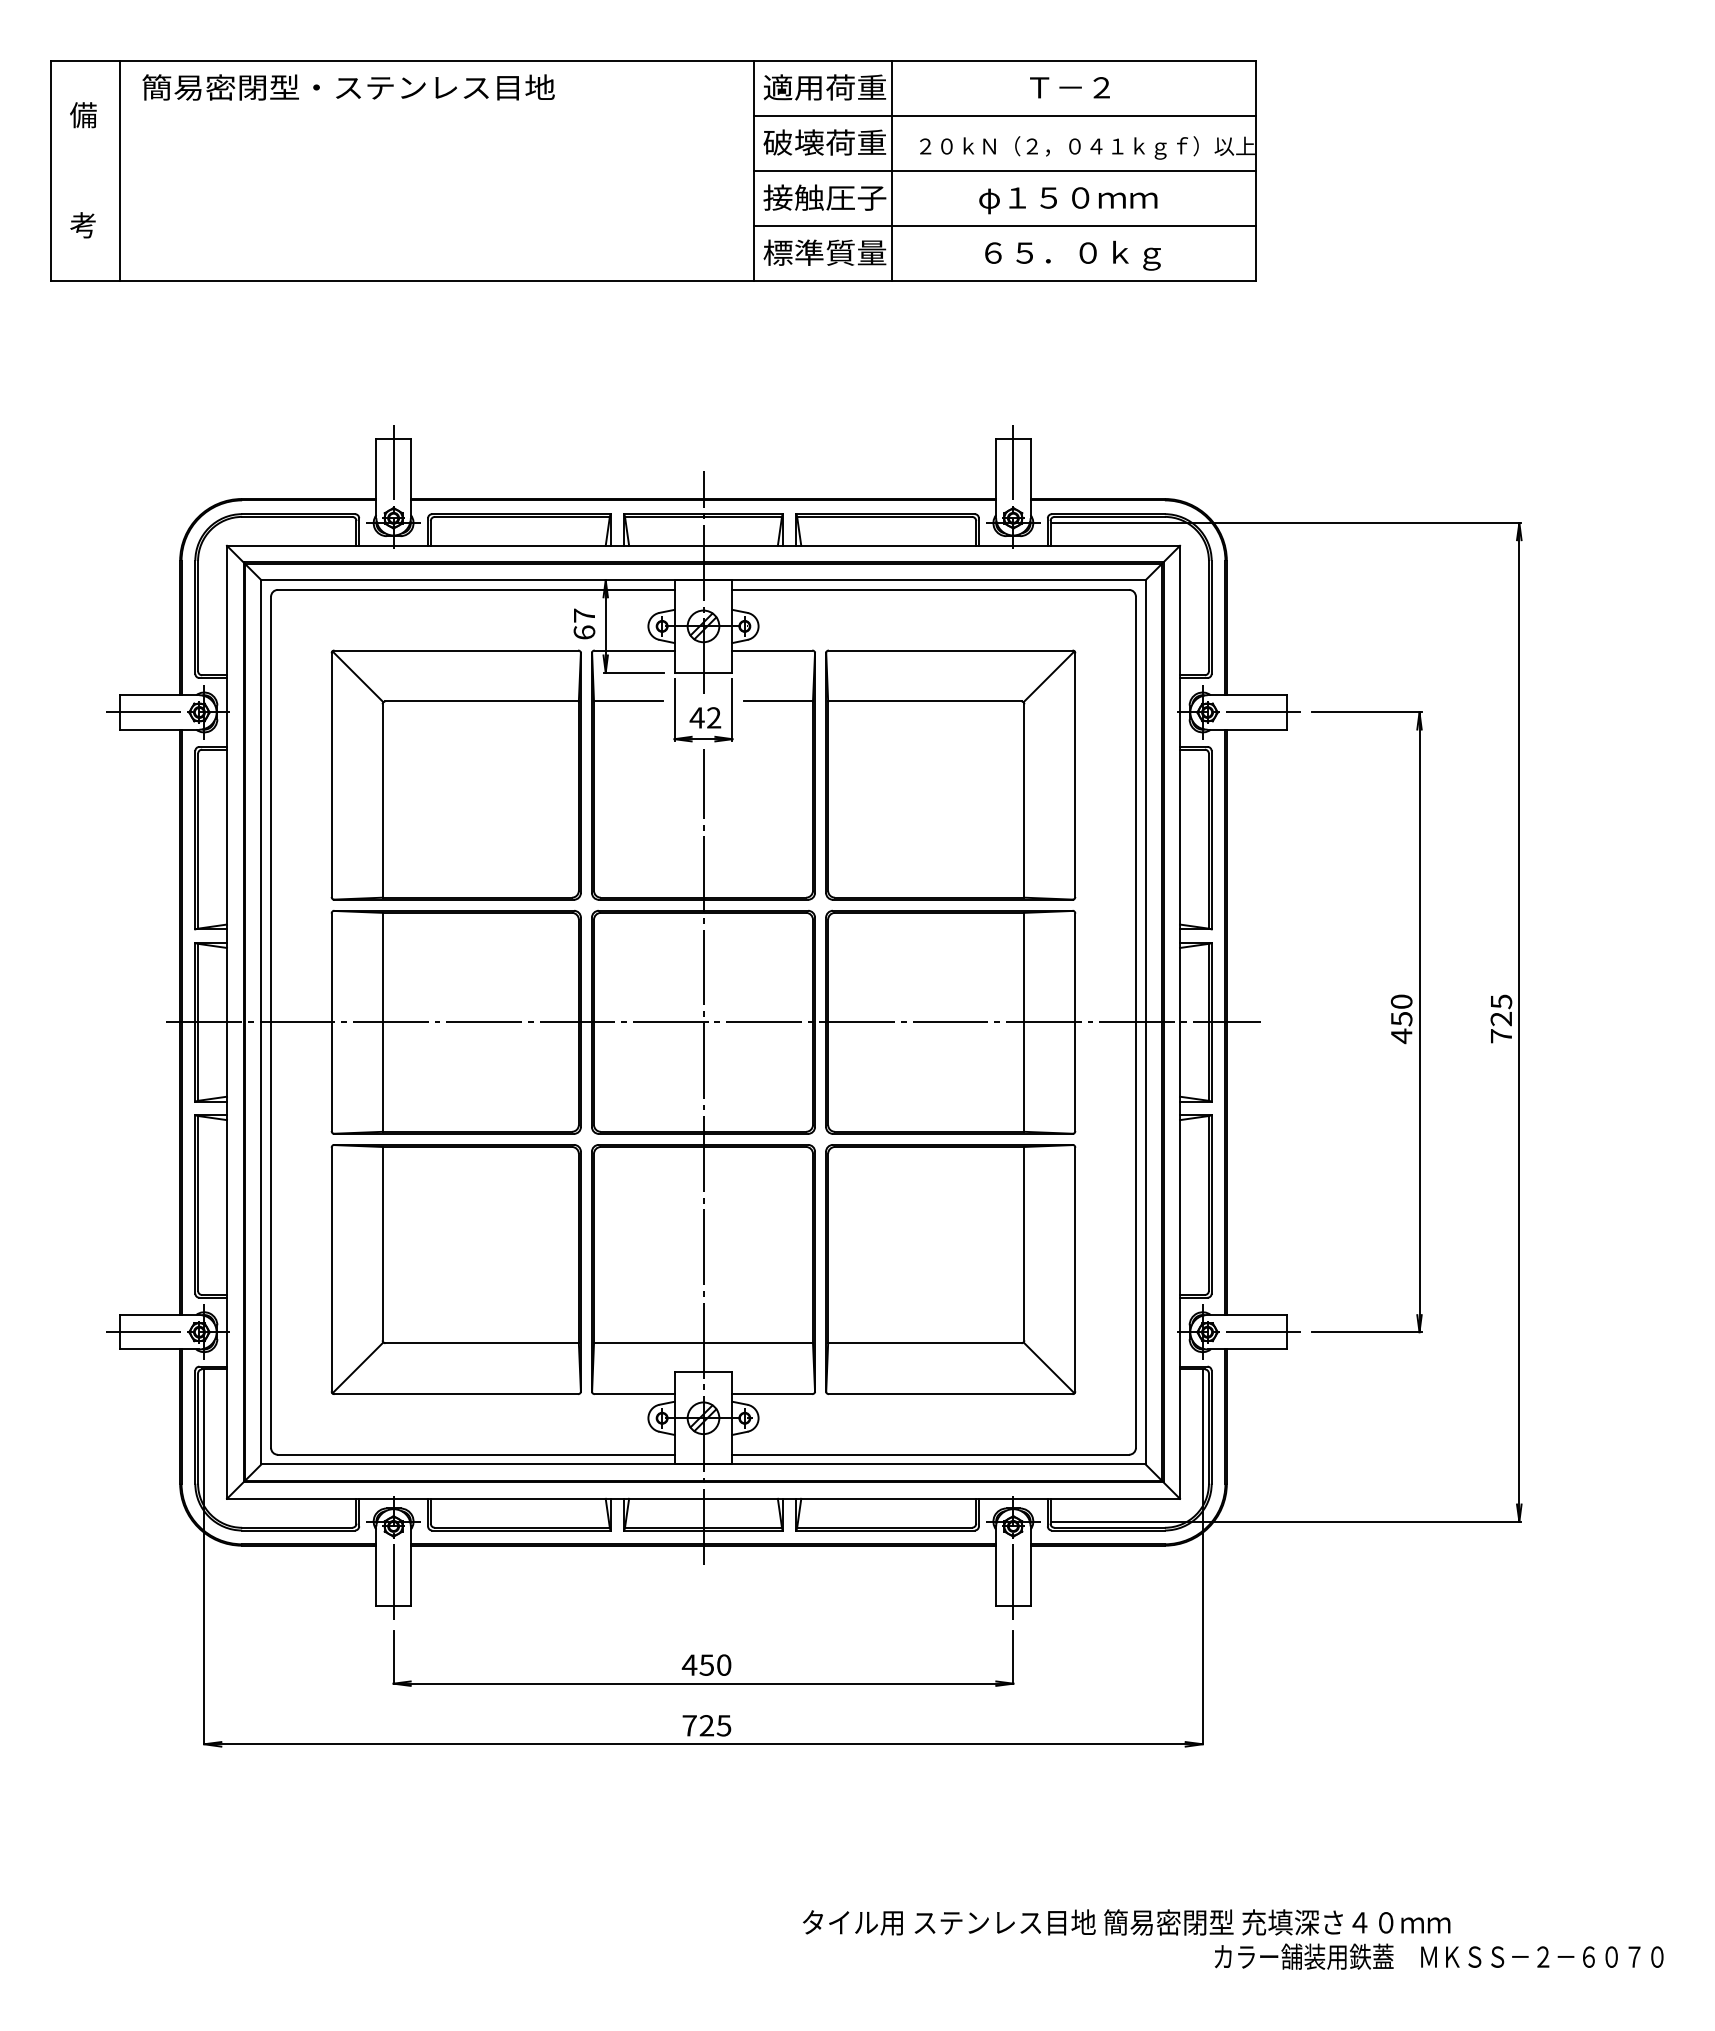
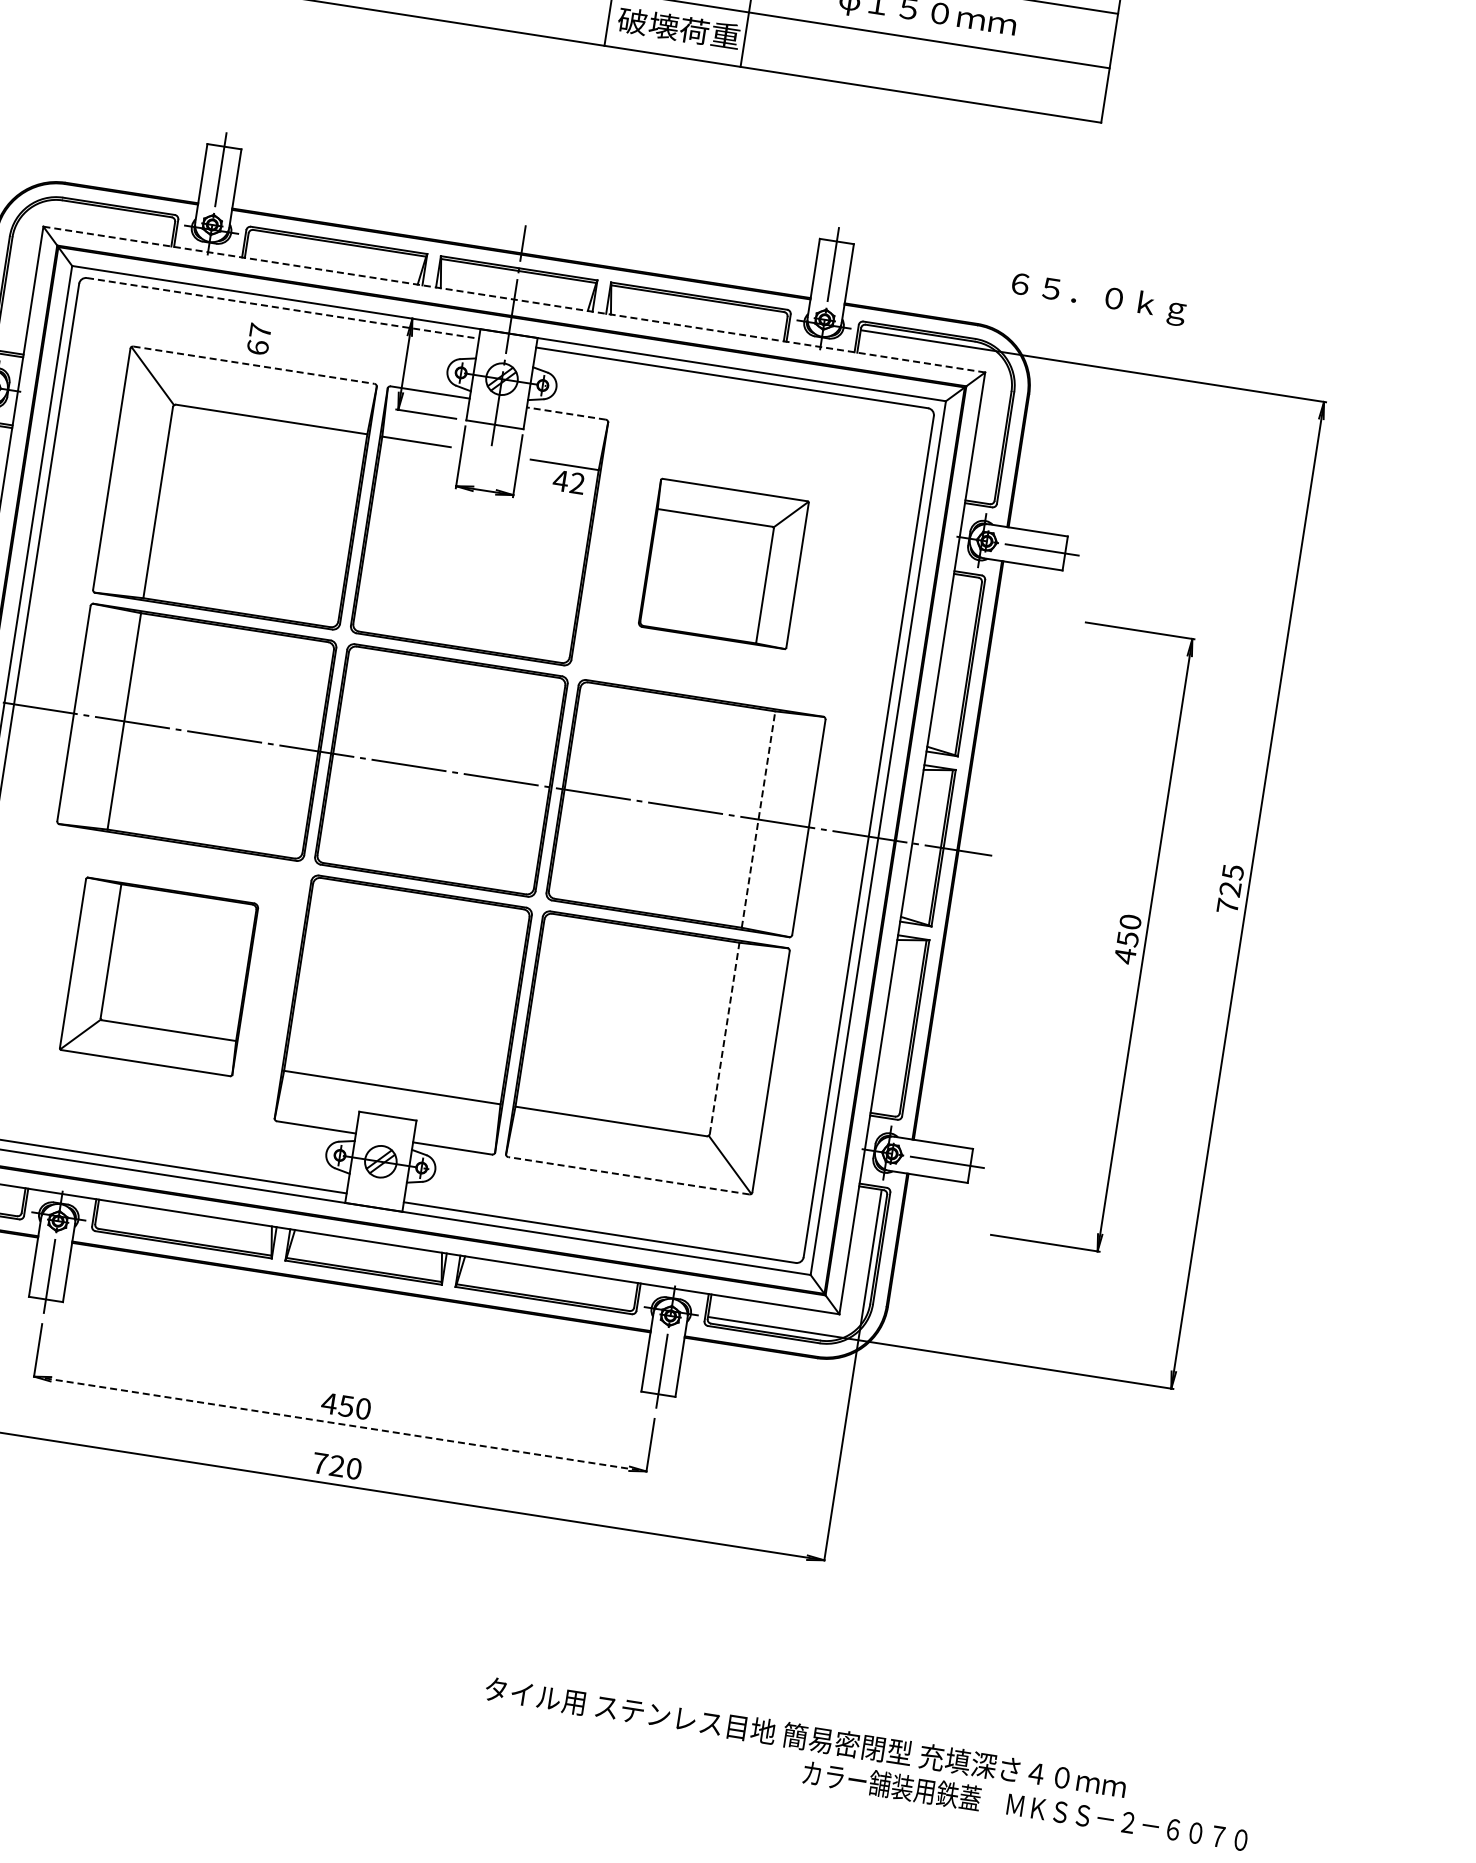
text: (824, 252) -> (678, 28), 標準質量 -> 破壊荷重
text: (1072, 255) -> (1098, 298), moved
line: (703, 545) -> (514, 299), solid -> dashed
line: (476, 589) -> (283, 308), solid -> dashed
text: (584, 623) -> (259, 338), moved
line: (456, 650) -> (254, 365), solid -> dashed
line: (772, 650) -> (566, 413), solid -> dashed
text: (705, 717) -> (569, 481), moved
part: (950, 774) -> (723, 563), size x0.6
line: (1024, 1021) -> (758, 818), solid -> dashed
part: (1391, 1022) -> (1117, 941), moved
line: (703, 1156) -> (420, 903), removed
line: (1024, 1243) -> (724, 1038), solid -> dashed
part: (455, 1269) -> (158, 976), size x0.7
line: (950, 1394) -> (628, 1176), solid -> dashed
line: (703, 1683) -> (340, 1423), solid -> dashed
text: (723, 1725) -> (353, 1468), 725 -> 720
text: (1126, 1922) -> (805, 1737), moved

